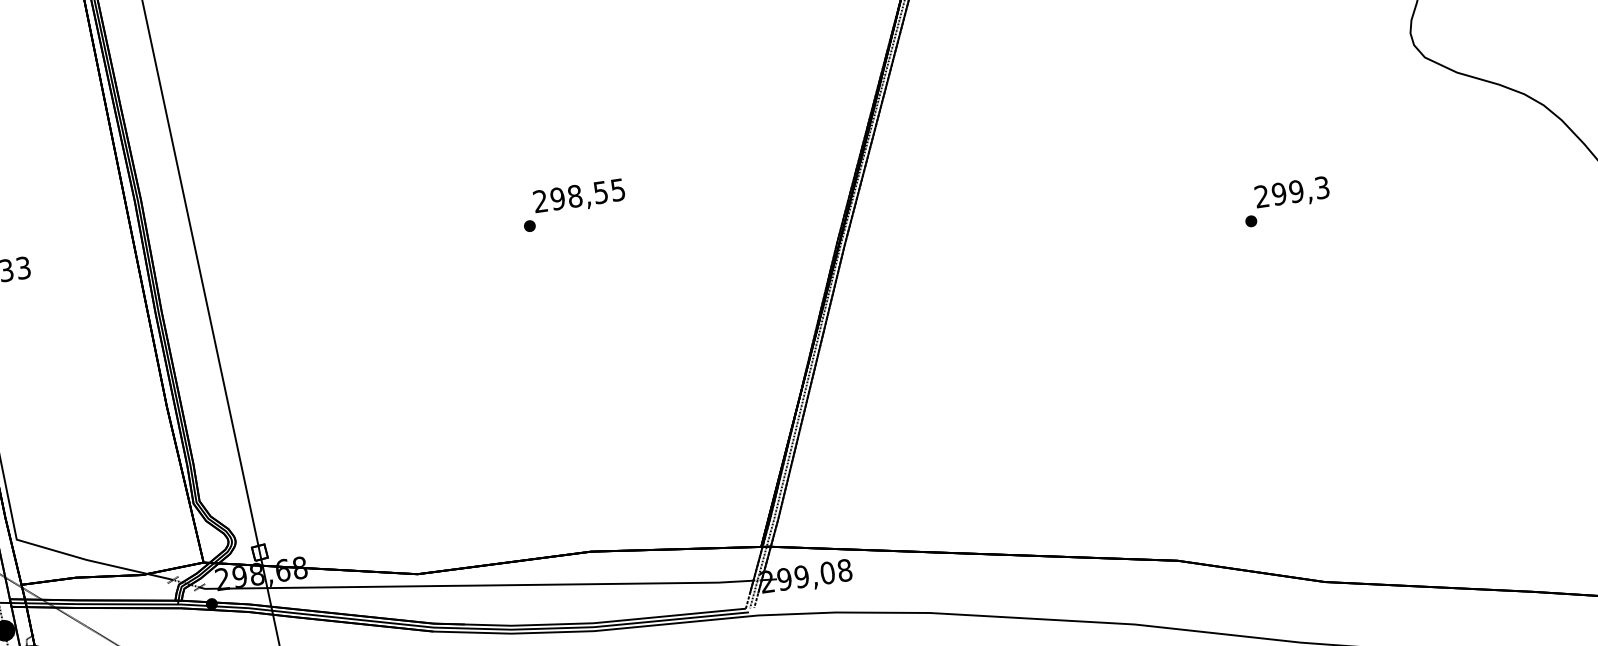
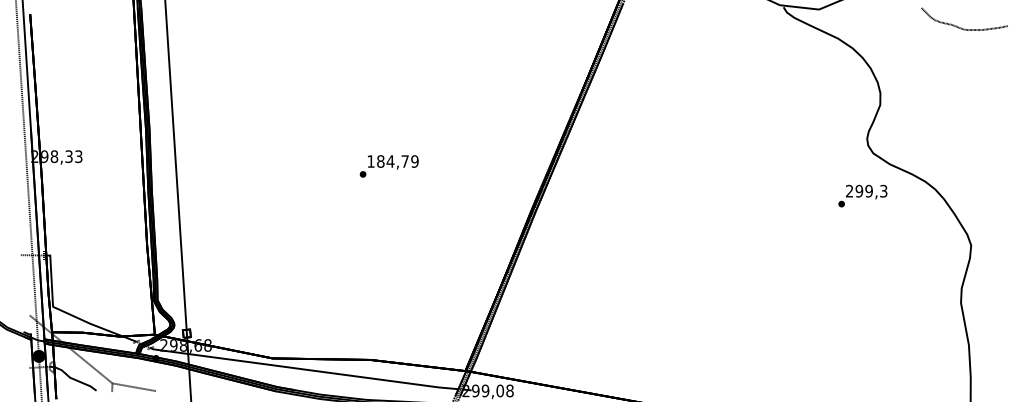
text: (578, 195) -> (392, 161), 298,55 -> 184,79
text: (1285, 200) -> (862, 195), moved

